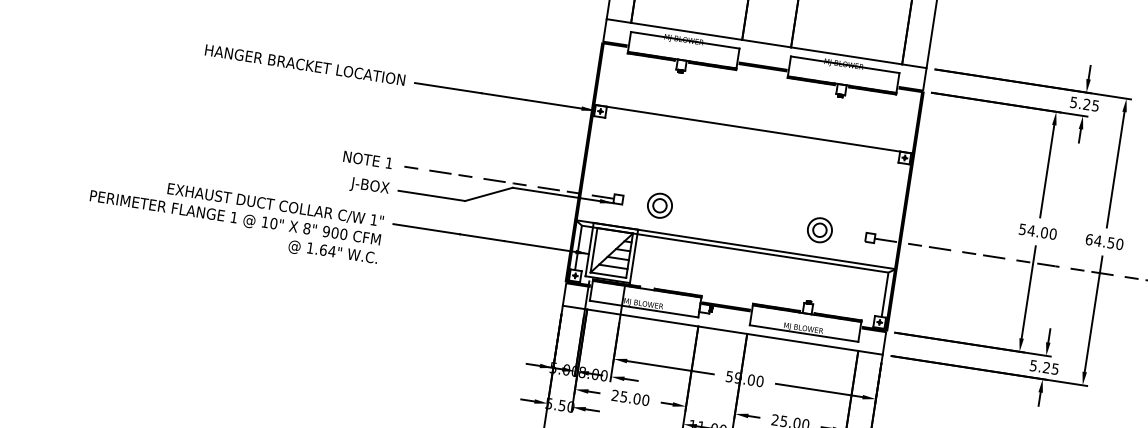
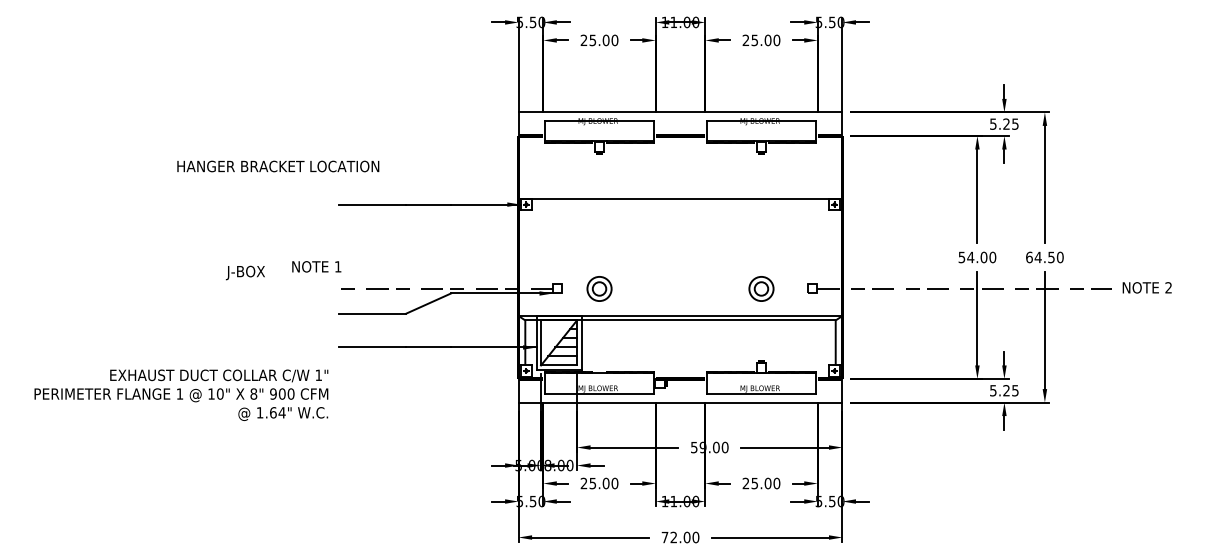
text: (305, 65) -> (278, 166), moved
text: (367, 159) -> (316, 266), moved
text: (369, 186) -> (245, 272), moved
text: (235, 218) -> (181, 394), moved

